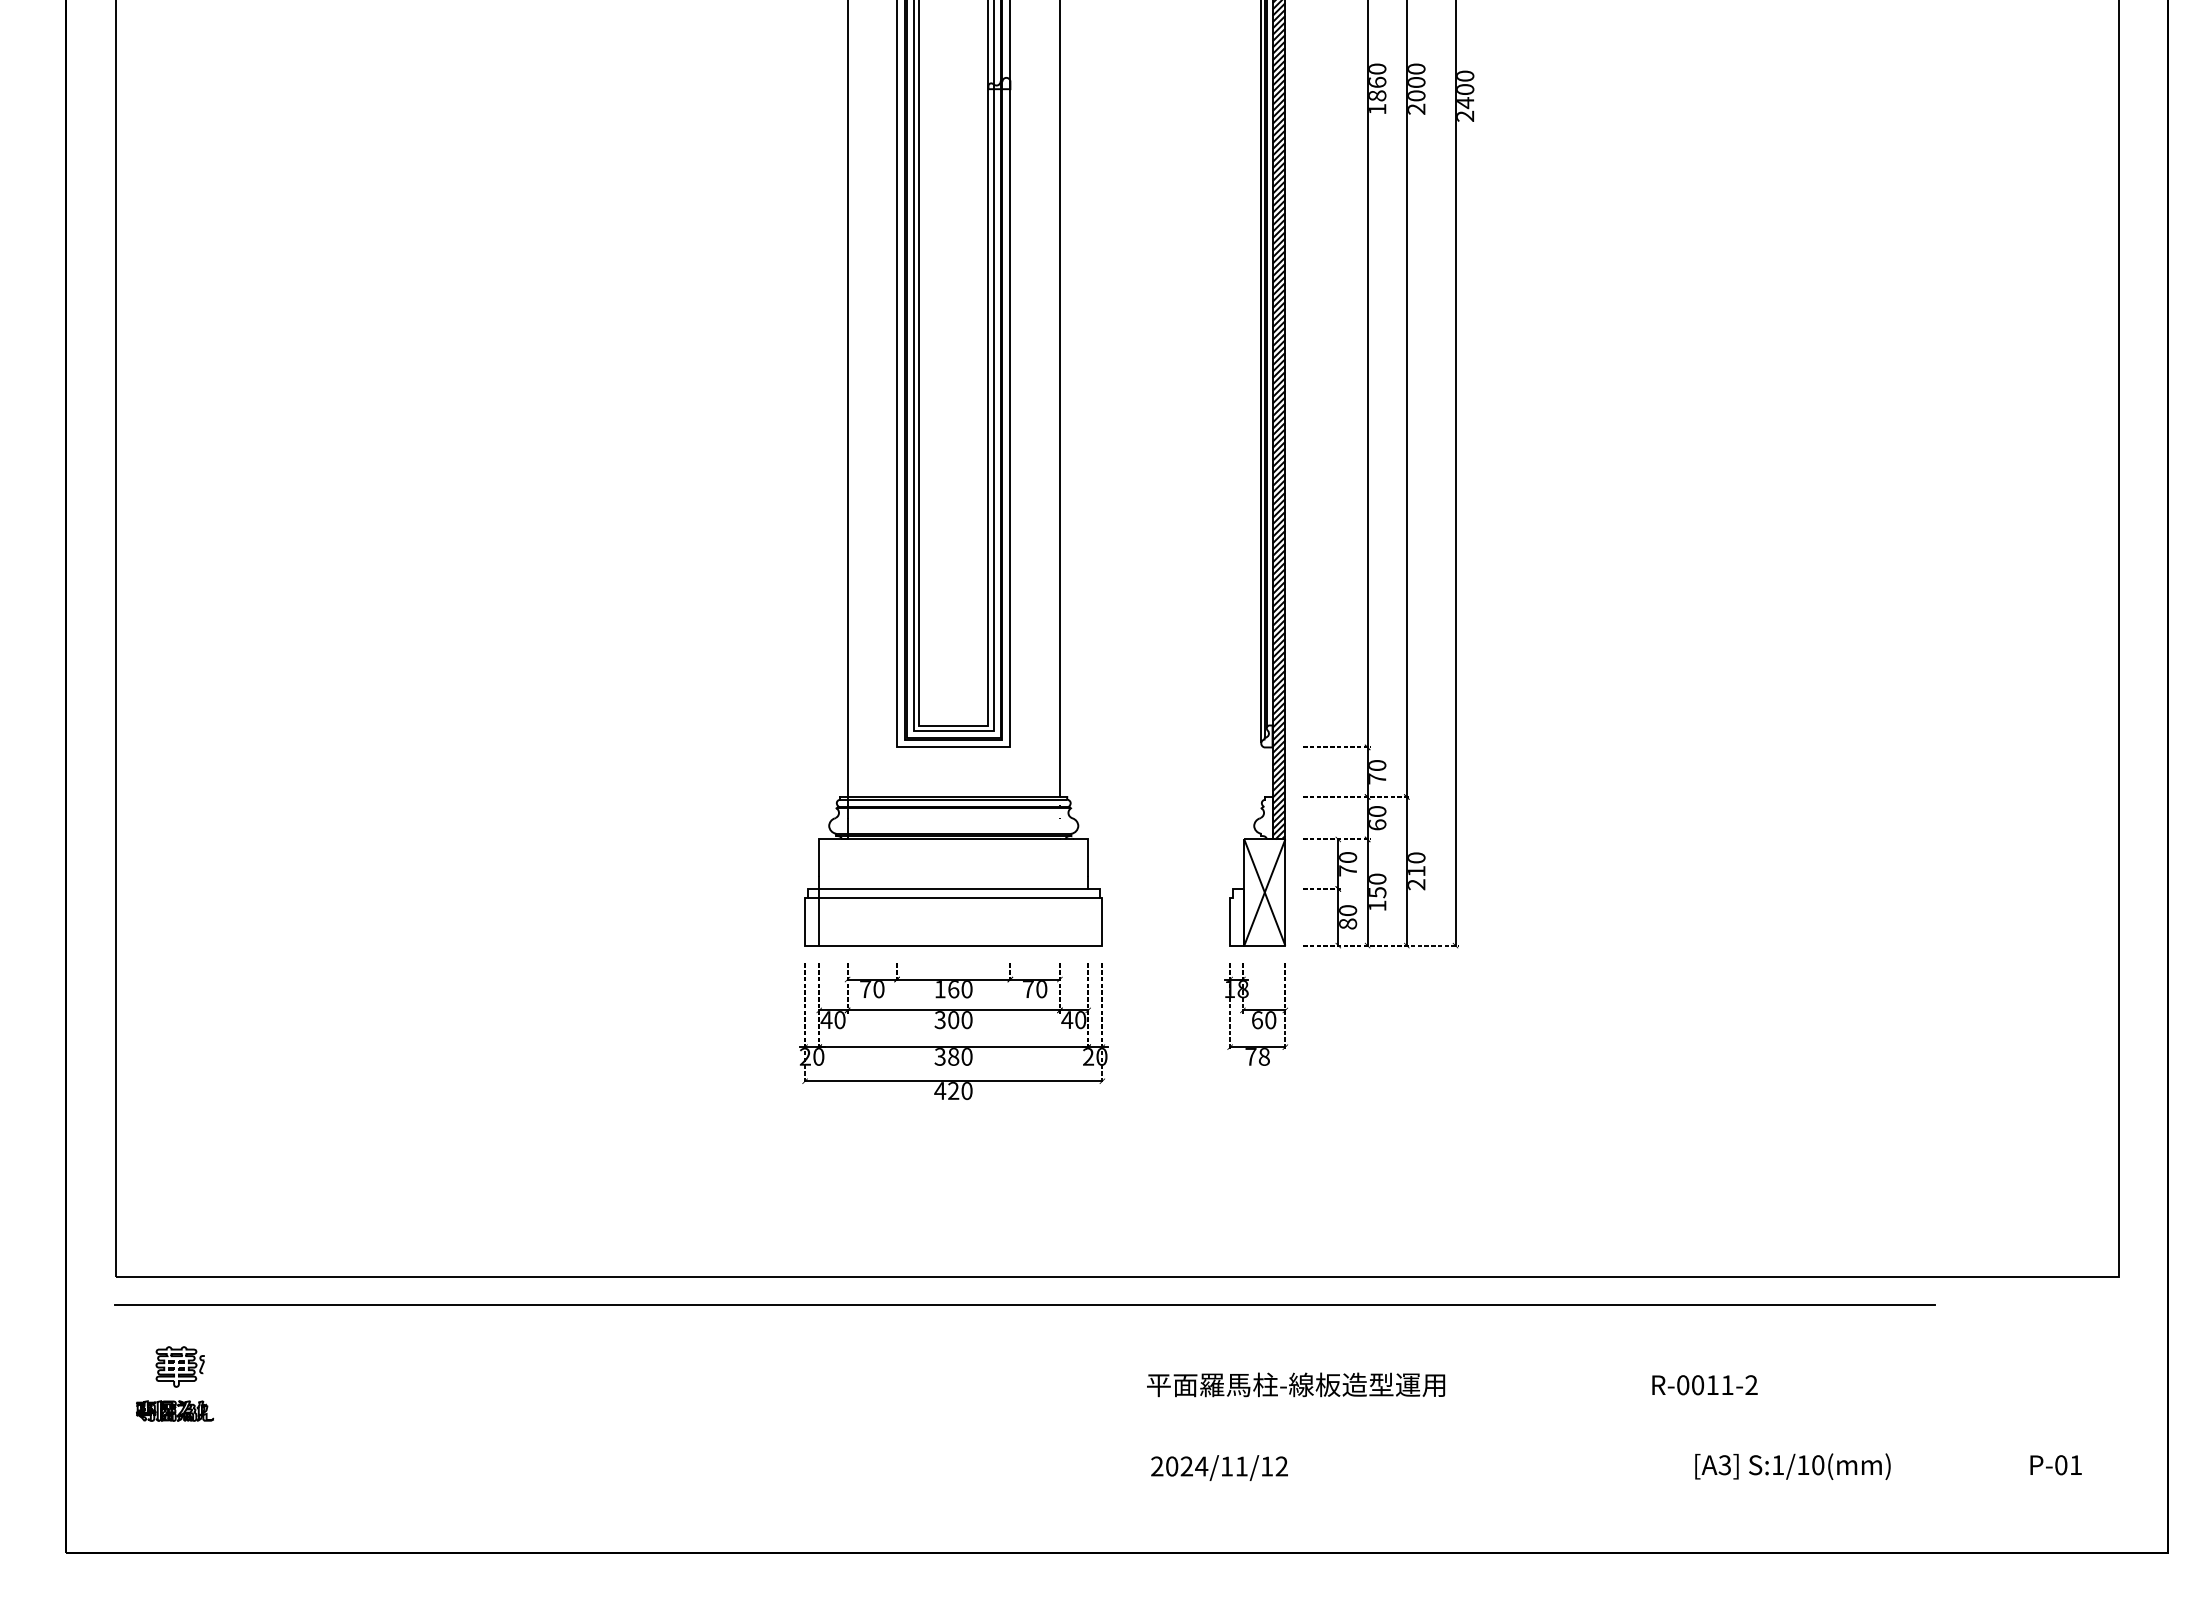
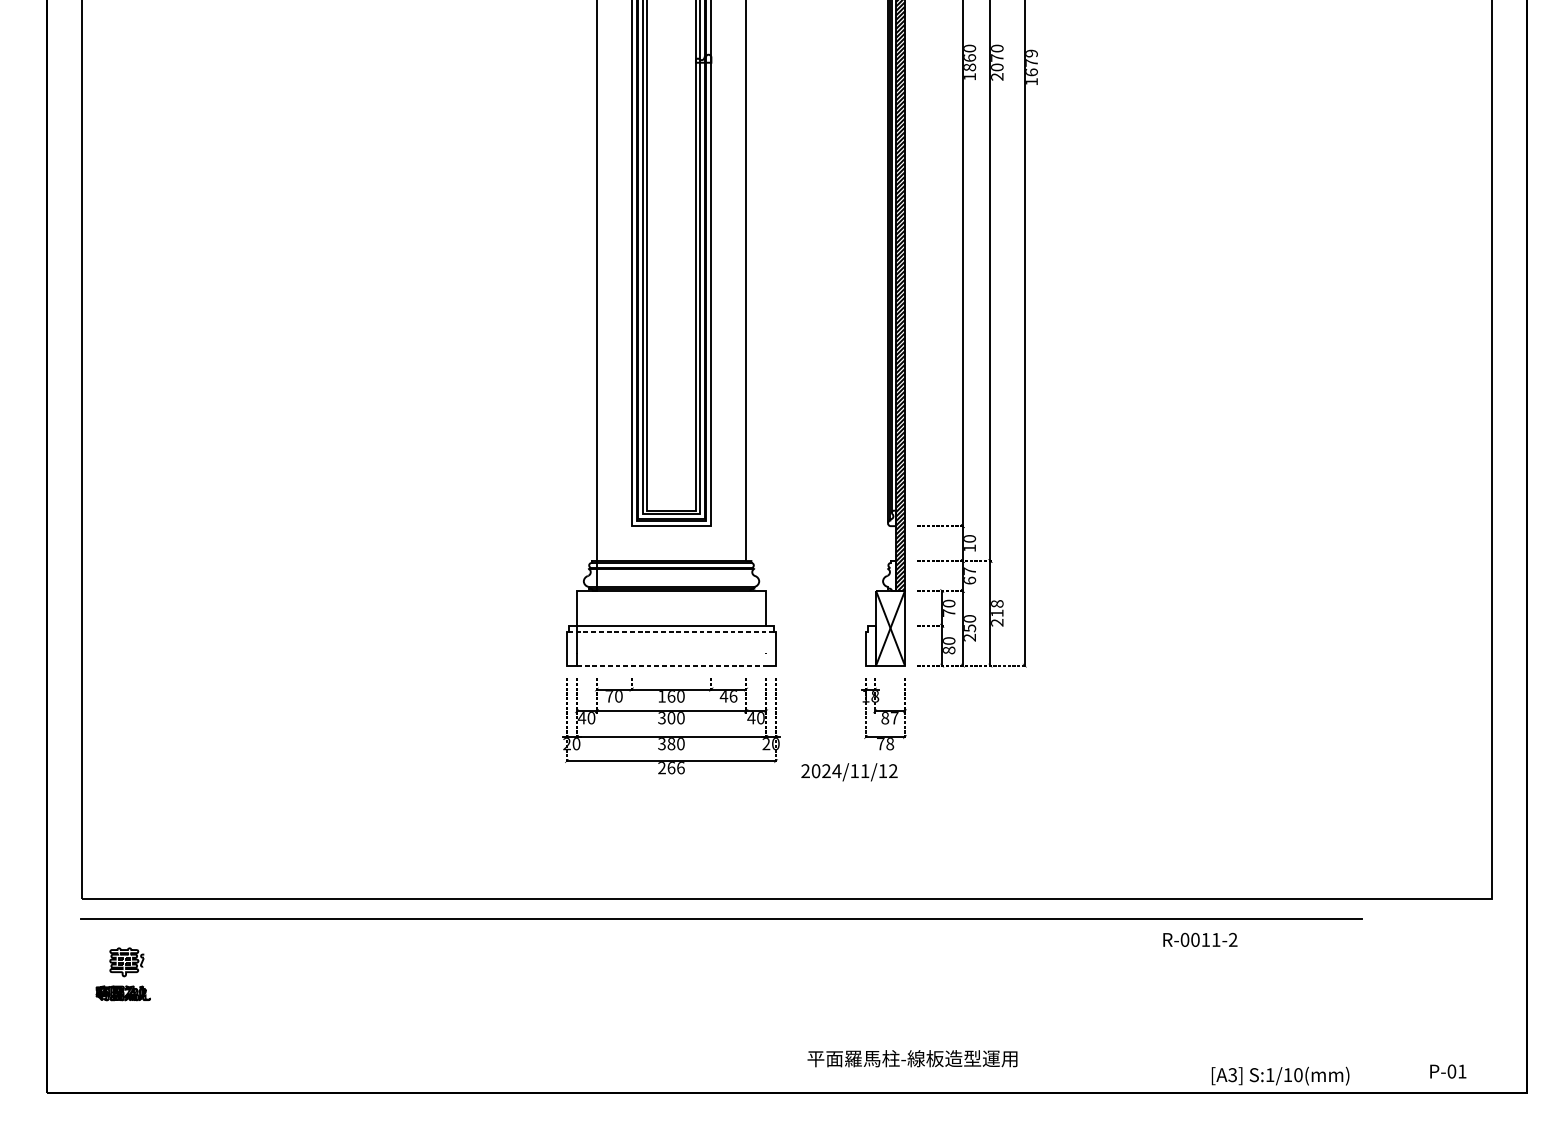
text: (1416, 82) -> (997, 58), 2000 -> 2070
text: (1465, 95) -> (1031, 67), 2400 -> 1679
text: (1377, 778) -> (969, 548), 70 -> 10
text: (1377, 811) -> (969, 571), 60 -> 67
text: (1416, 857) -> (997, 603), 210 -> 218
line: (953, 897) -> (671, 631), solid -> dashed
text: (1377, 905) -> (969, 637), 150 -> 250
line: (954, 945) -> (672, 665), solid -> dashed
text: (1034, 989) -> (728, 696), 70 -> 46
text: (1263, 1020) -> (889, 718), 60 -> 87
text: (953, 1091) -> (671, 768), 420 -> 266
text: (1296, 1384) -> (912, 1058), moved
text: (1704, 1385) -> (1200, 940), moved
text: (2055, 1465) -> (1447, 1071), moved
text: (1792, 1466) -> (1280, 1076), moved
text: (1219, 1467) -> (849, 771), moved

